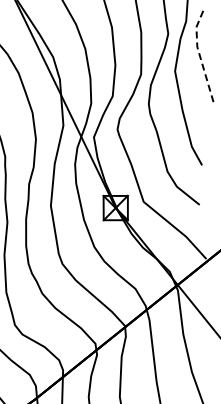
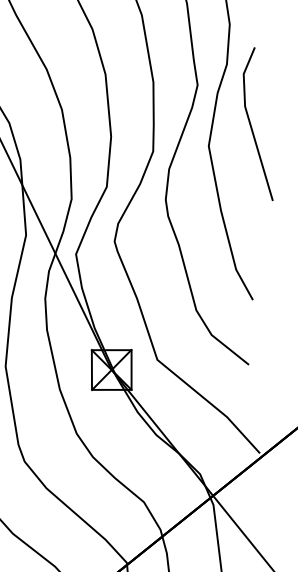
line: (200, 57) -> (250, 123), dashed -> solid

